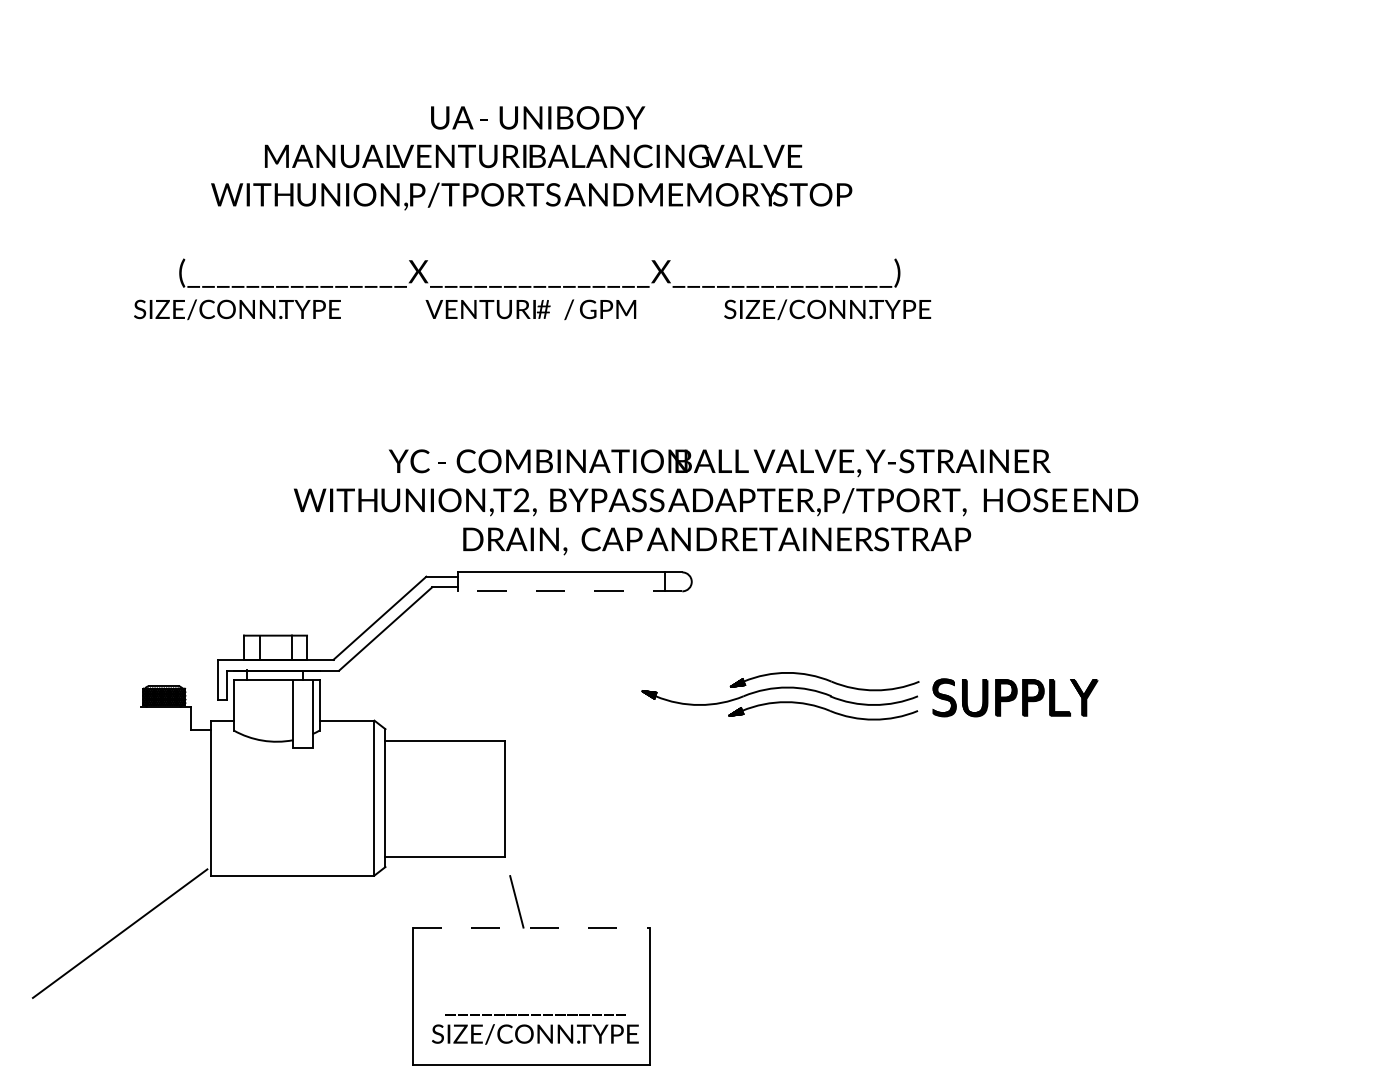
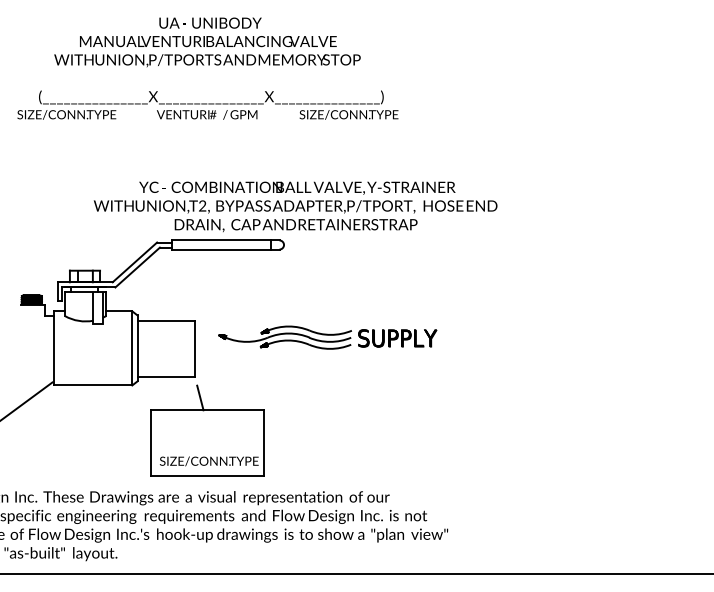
line: (569, 591) -> (225, 249), dashed -> solid
part: (868, 695) -> (327, 337), moved
line: (531, 927) -> (207, 410), dashed -> solid

